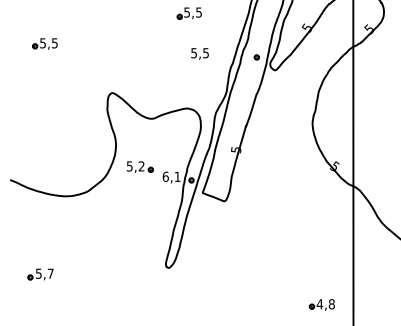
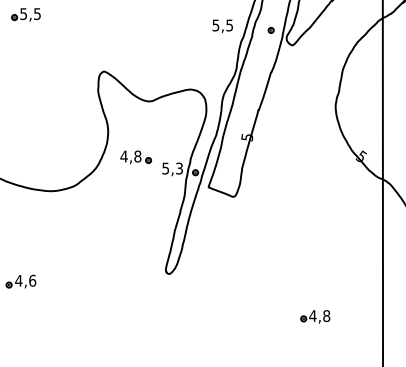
text: (199, 53) -> (222, 25), moved
text: (135, 166) -> (130, 156), 5,2 -> 4,8
text: (171, 176) -> (172, 168), 6,1 -> 5,3
text: (44, 273) -> (25, 280), 5,7 -> 4,6
part: (321, 304) -> (314, 316), moved

